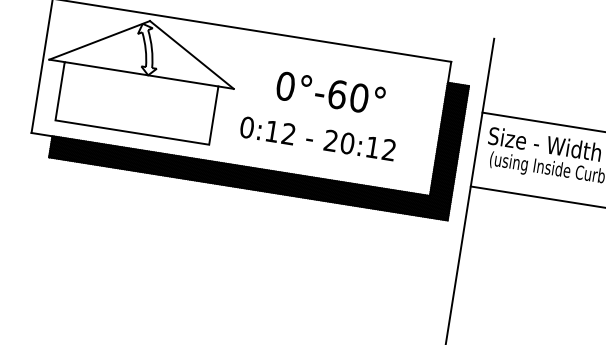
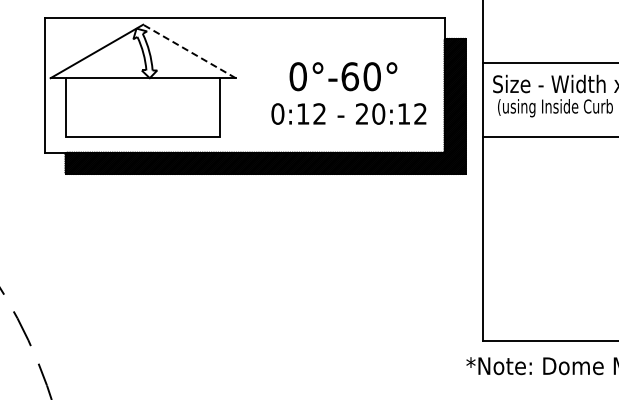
line: (191, 54) -> (189, 51), solid -> dashed
text: (330, 93) -> (343, 76), moved
text: (317, 138) -> (348, 113), moved

